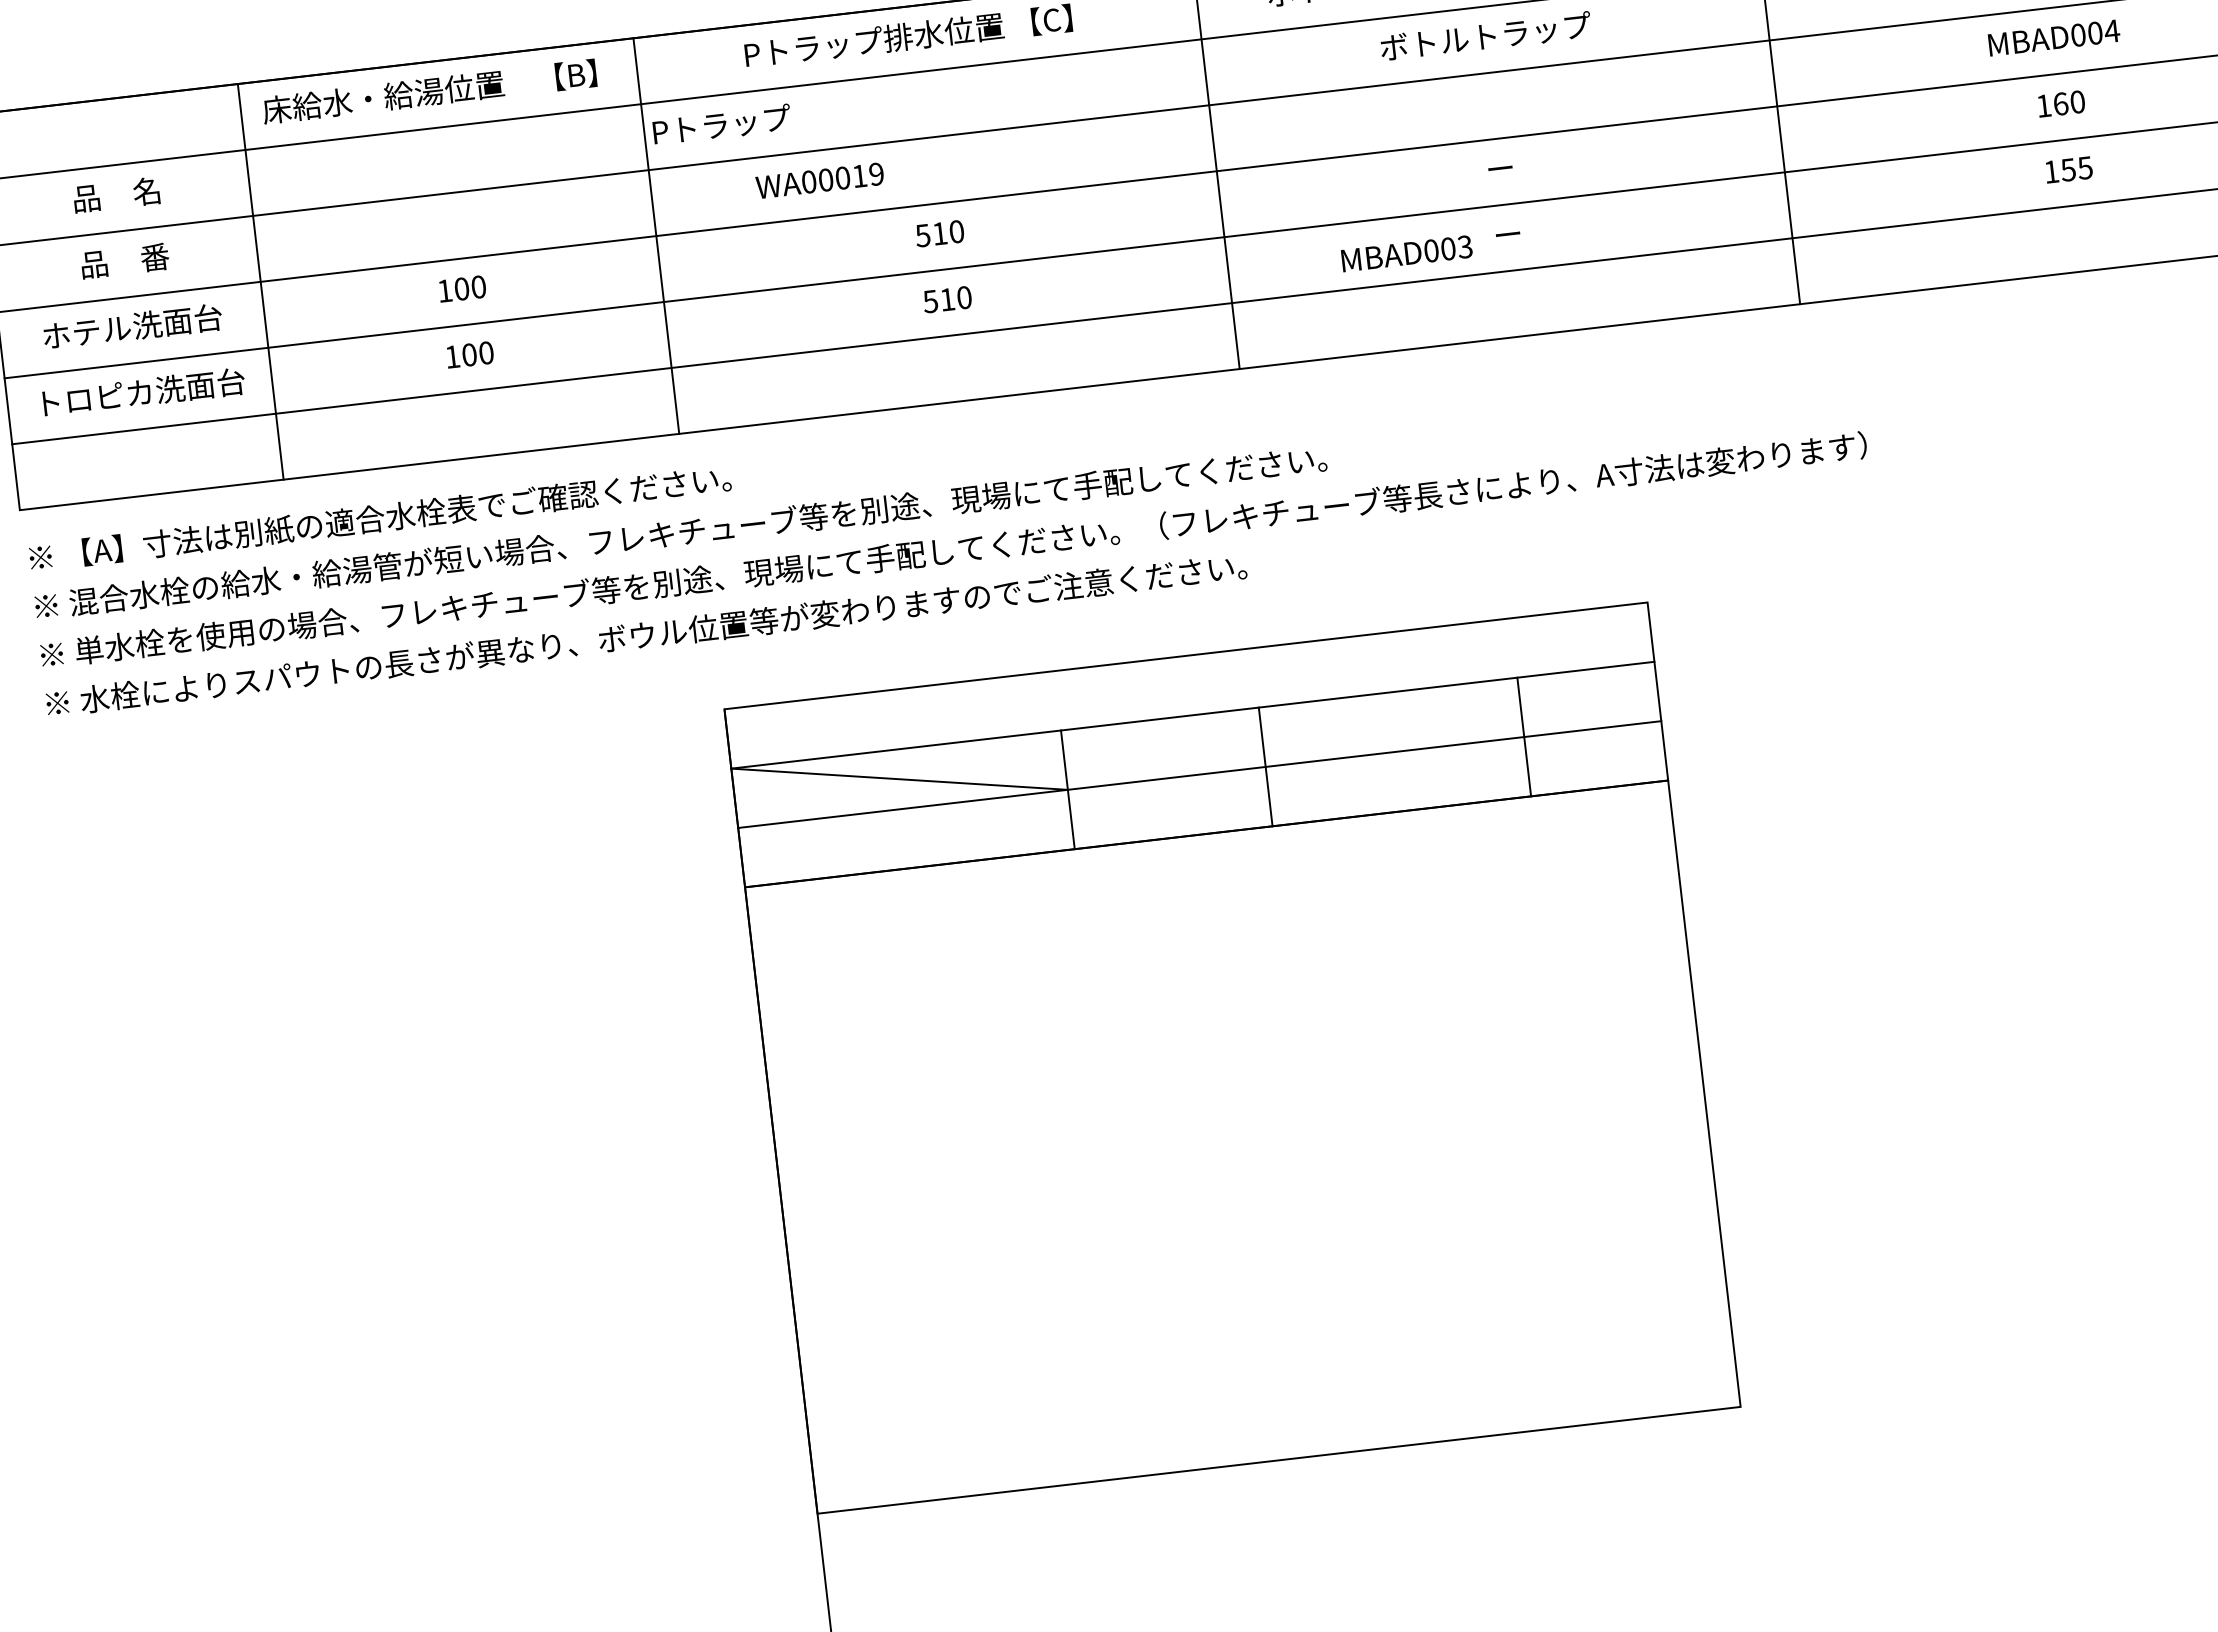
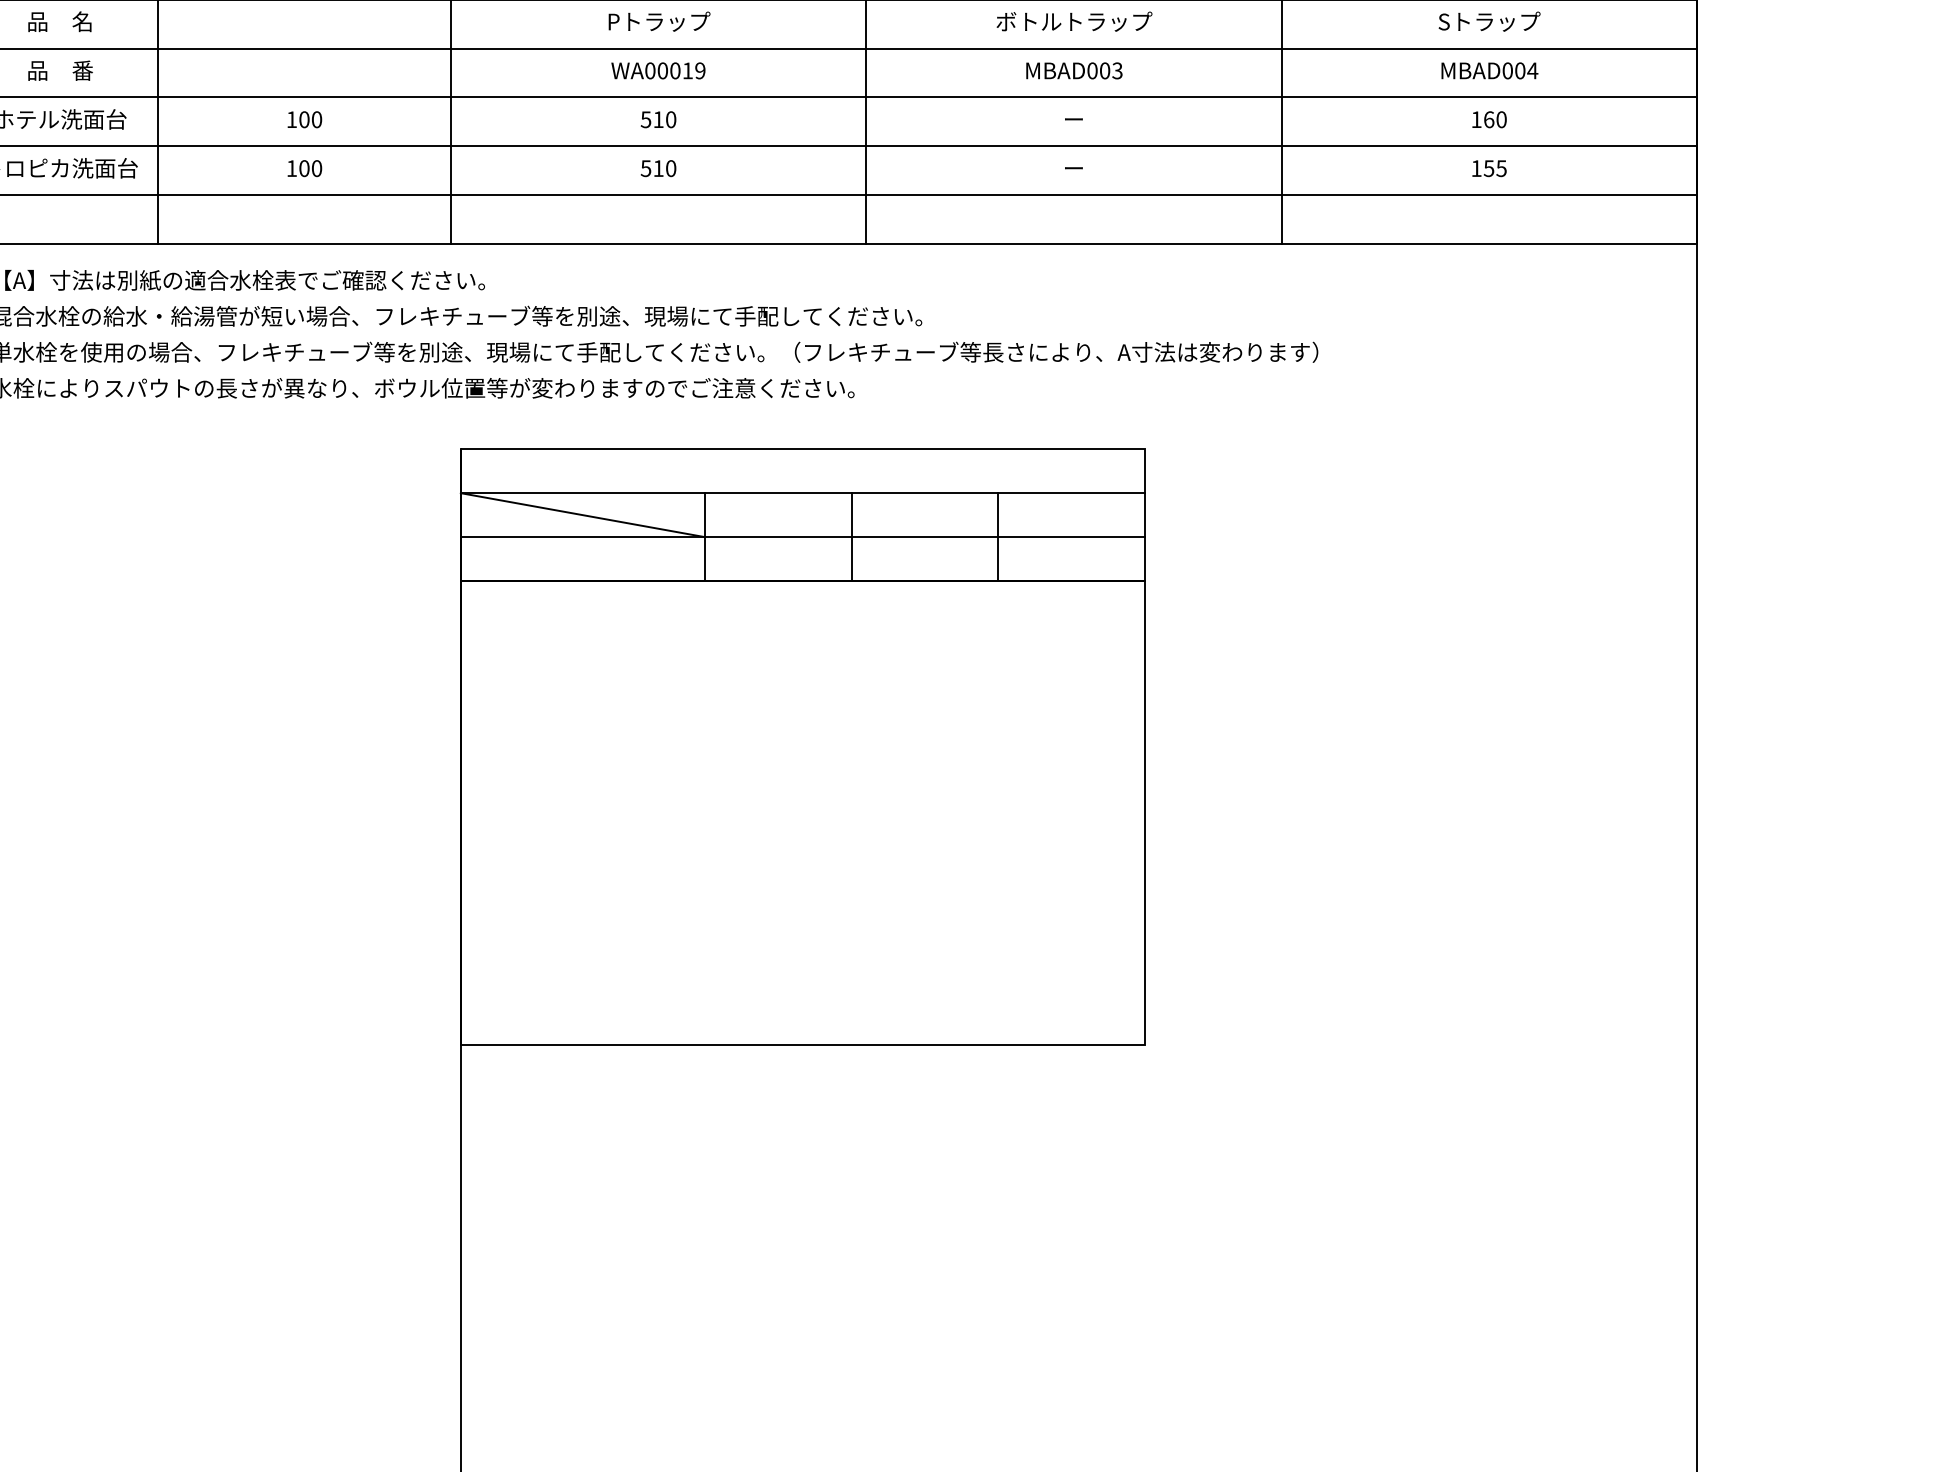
text: (721, 124) -> (659, 21), moved
text: (820, 180) -> (658, 70), moved
text: (1407, 253) -> (1074, 70), moved
line: (1524, 737) -> (998, 537), moved

